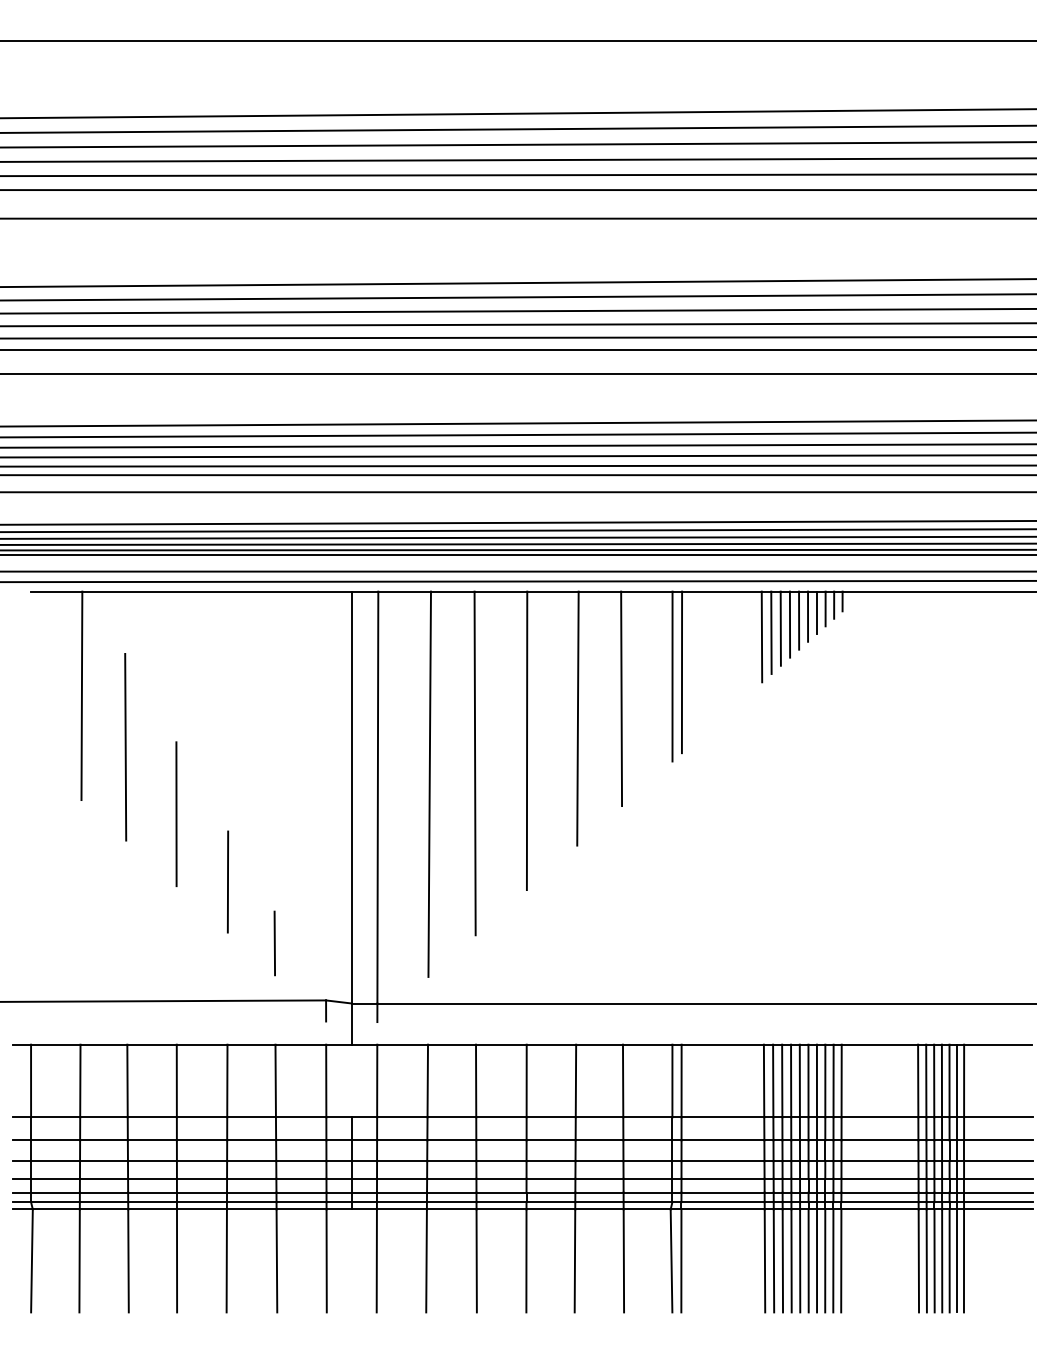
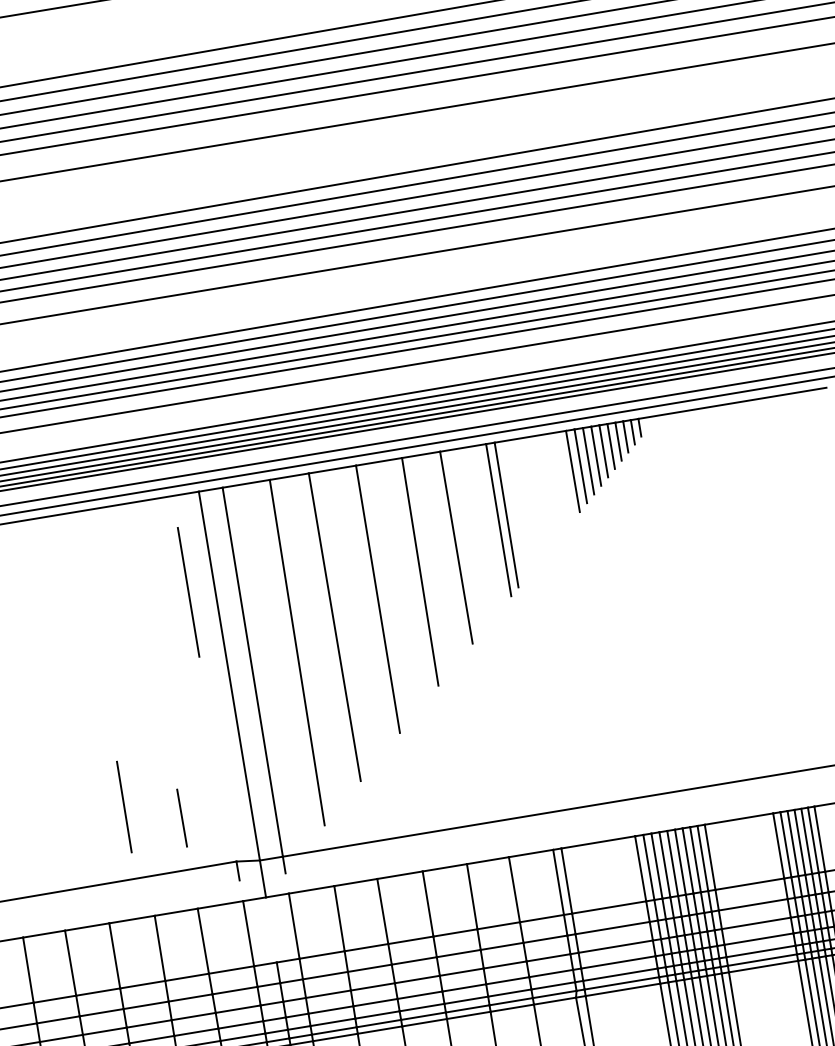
line: (125, 746) -> (19, 663), removed
line: (176, 813) -> (188, 591), moved
line: (228, 881) -> (124, 806), moved

